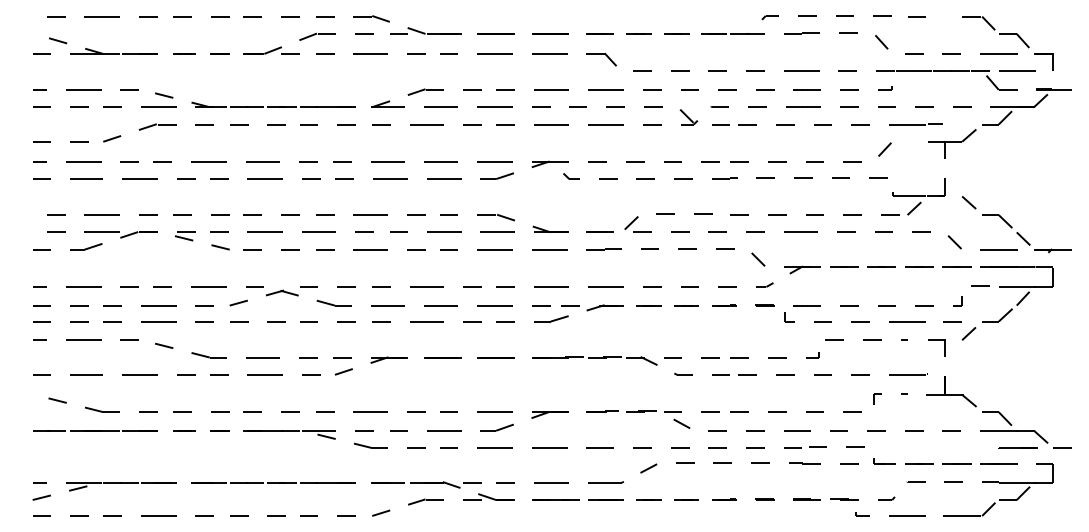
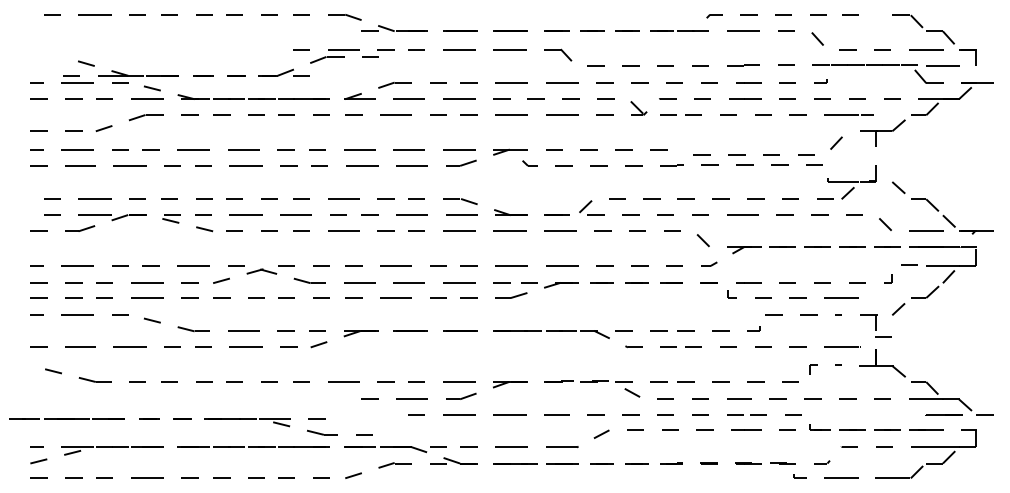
part: (210, 53) -> (227, 75), moved
curve: (810, 161) -> (767, 154), moved
line: (952, 321) -> (883, 336), moved
part: (229, 431) -> (191, 419), moved

